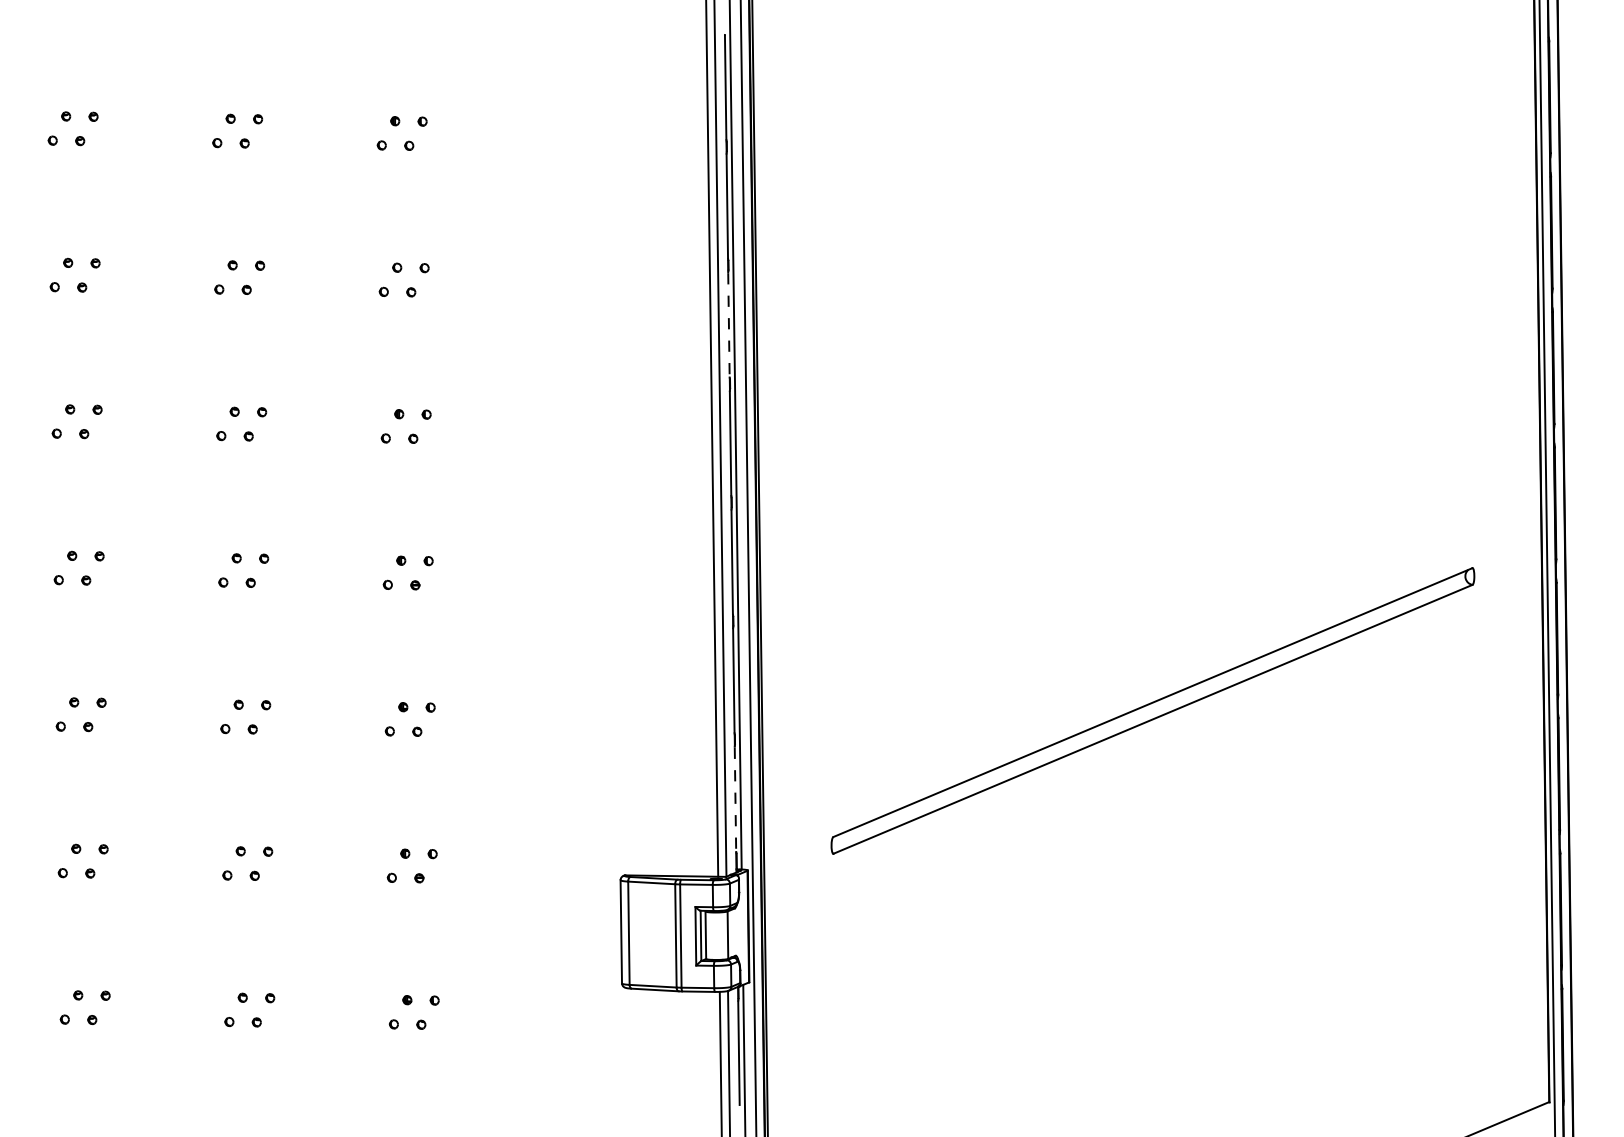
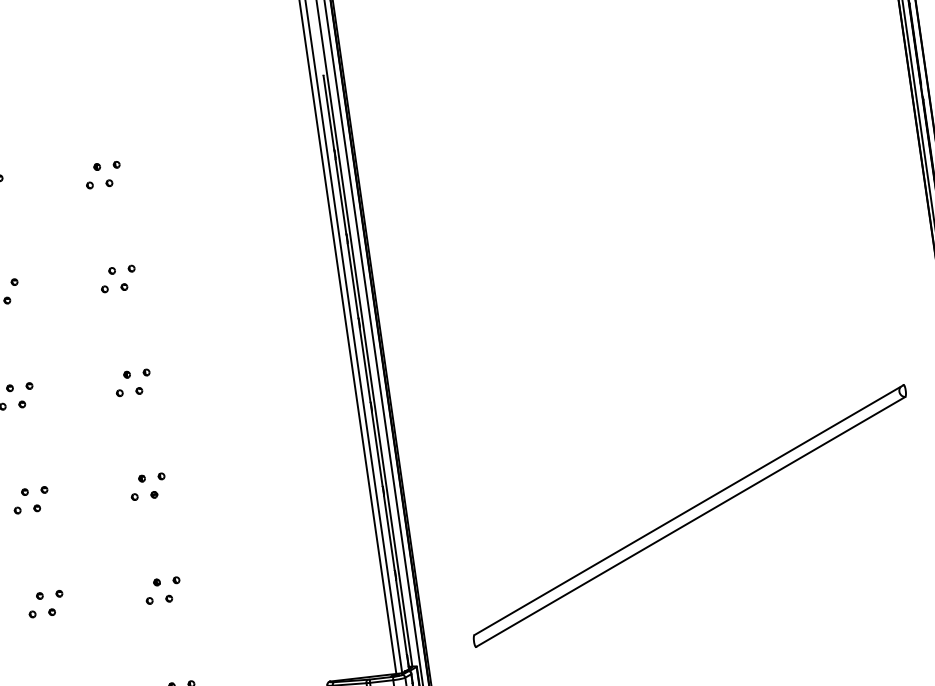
line: (728, 324) -> (352, 280), dashed -> solid
line: (735, 799) -> (401, 617), dashed -> solid

